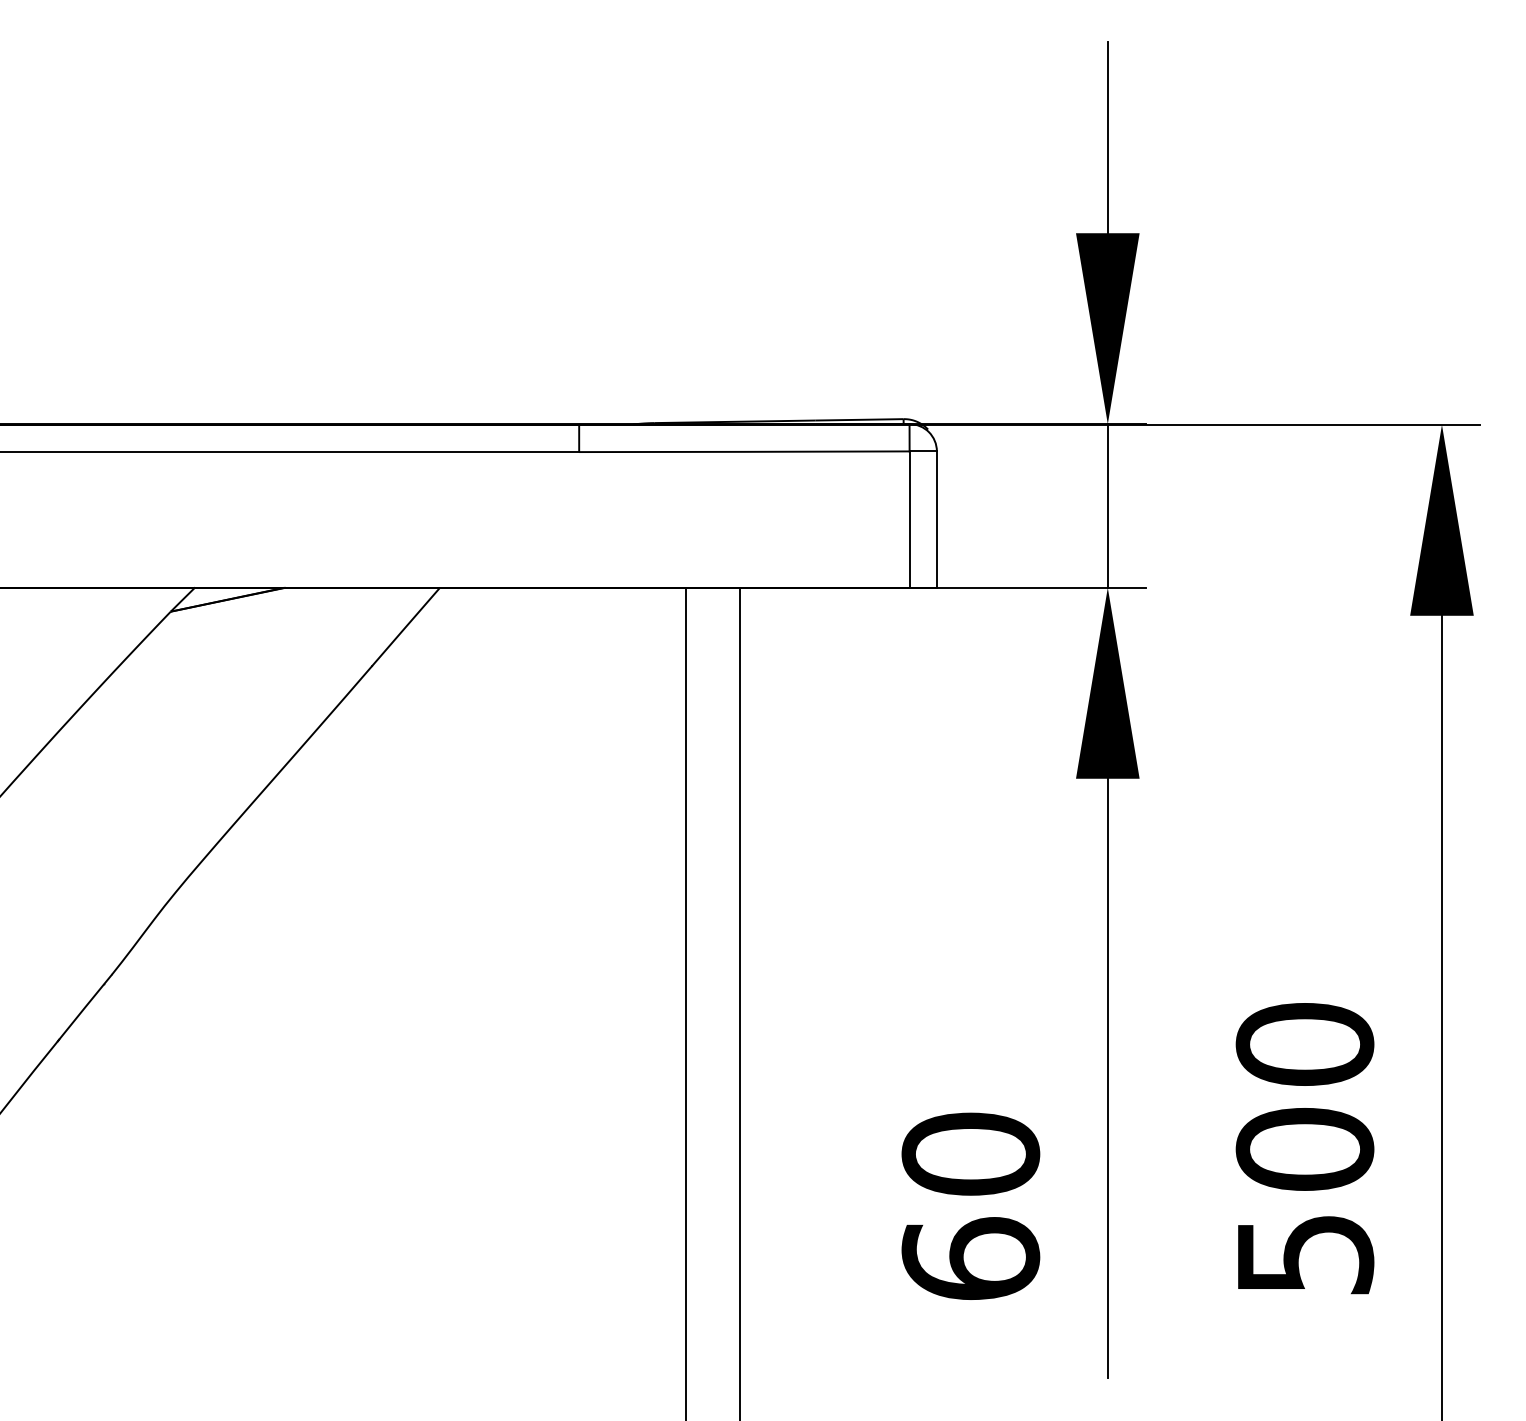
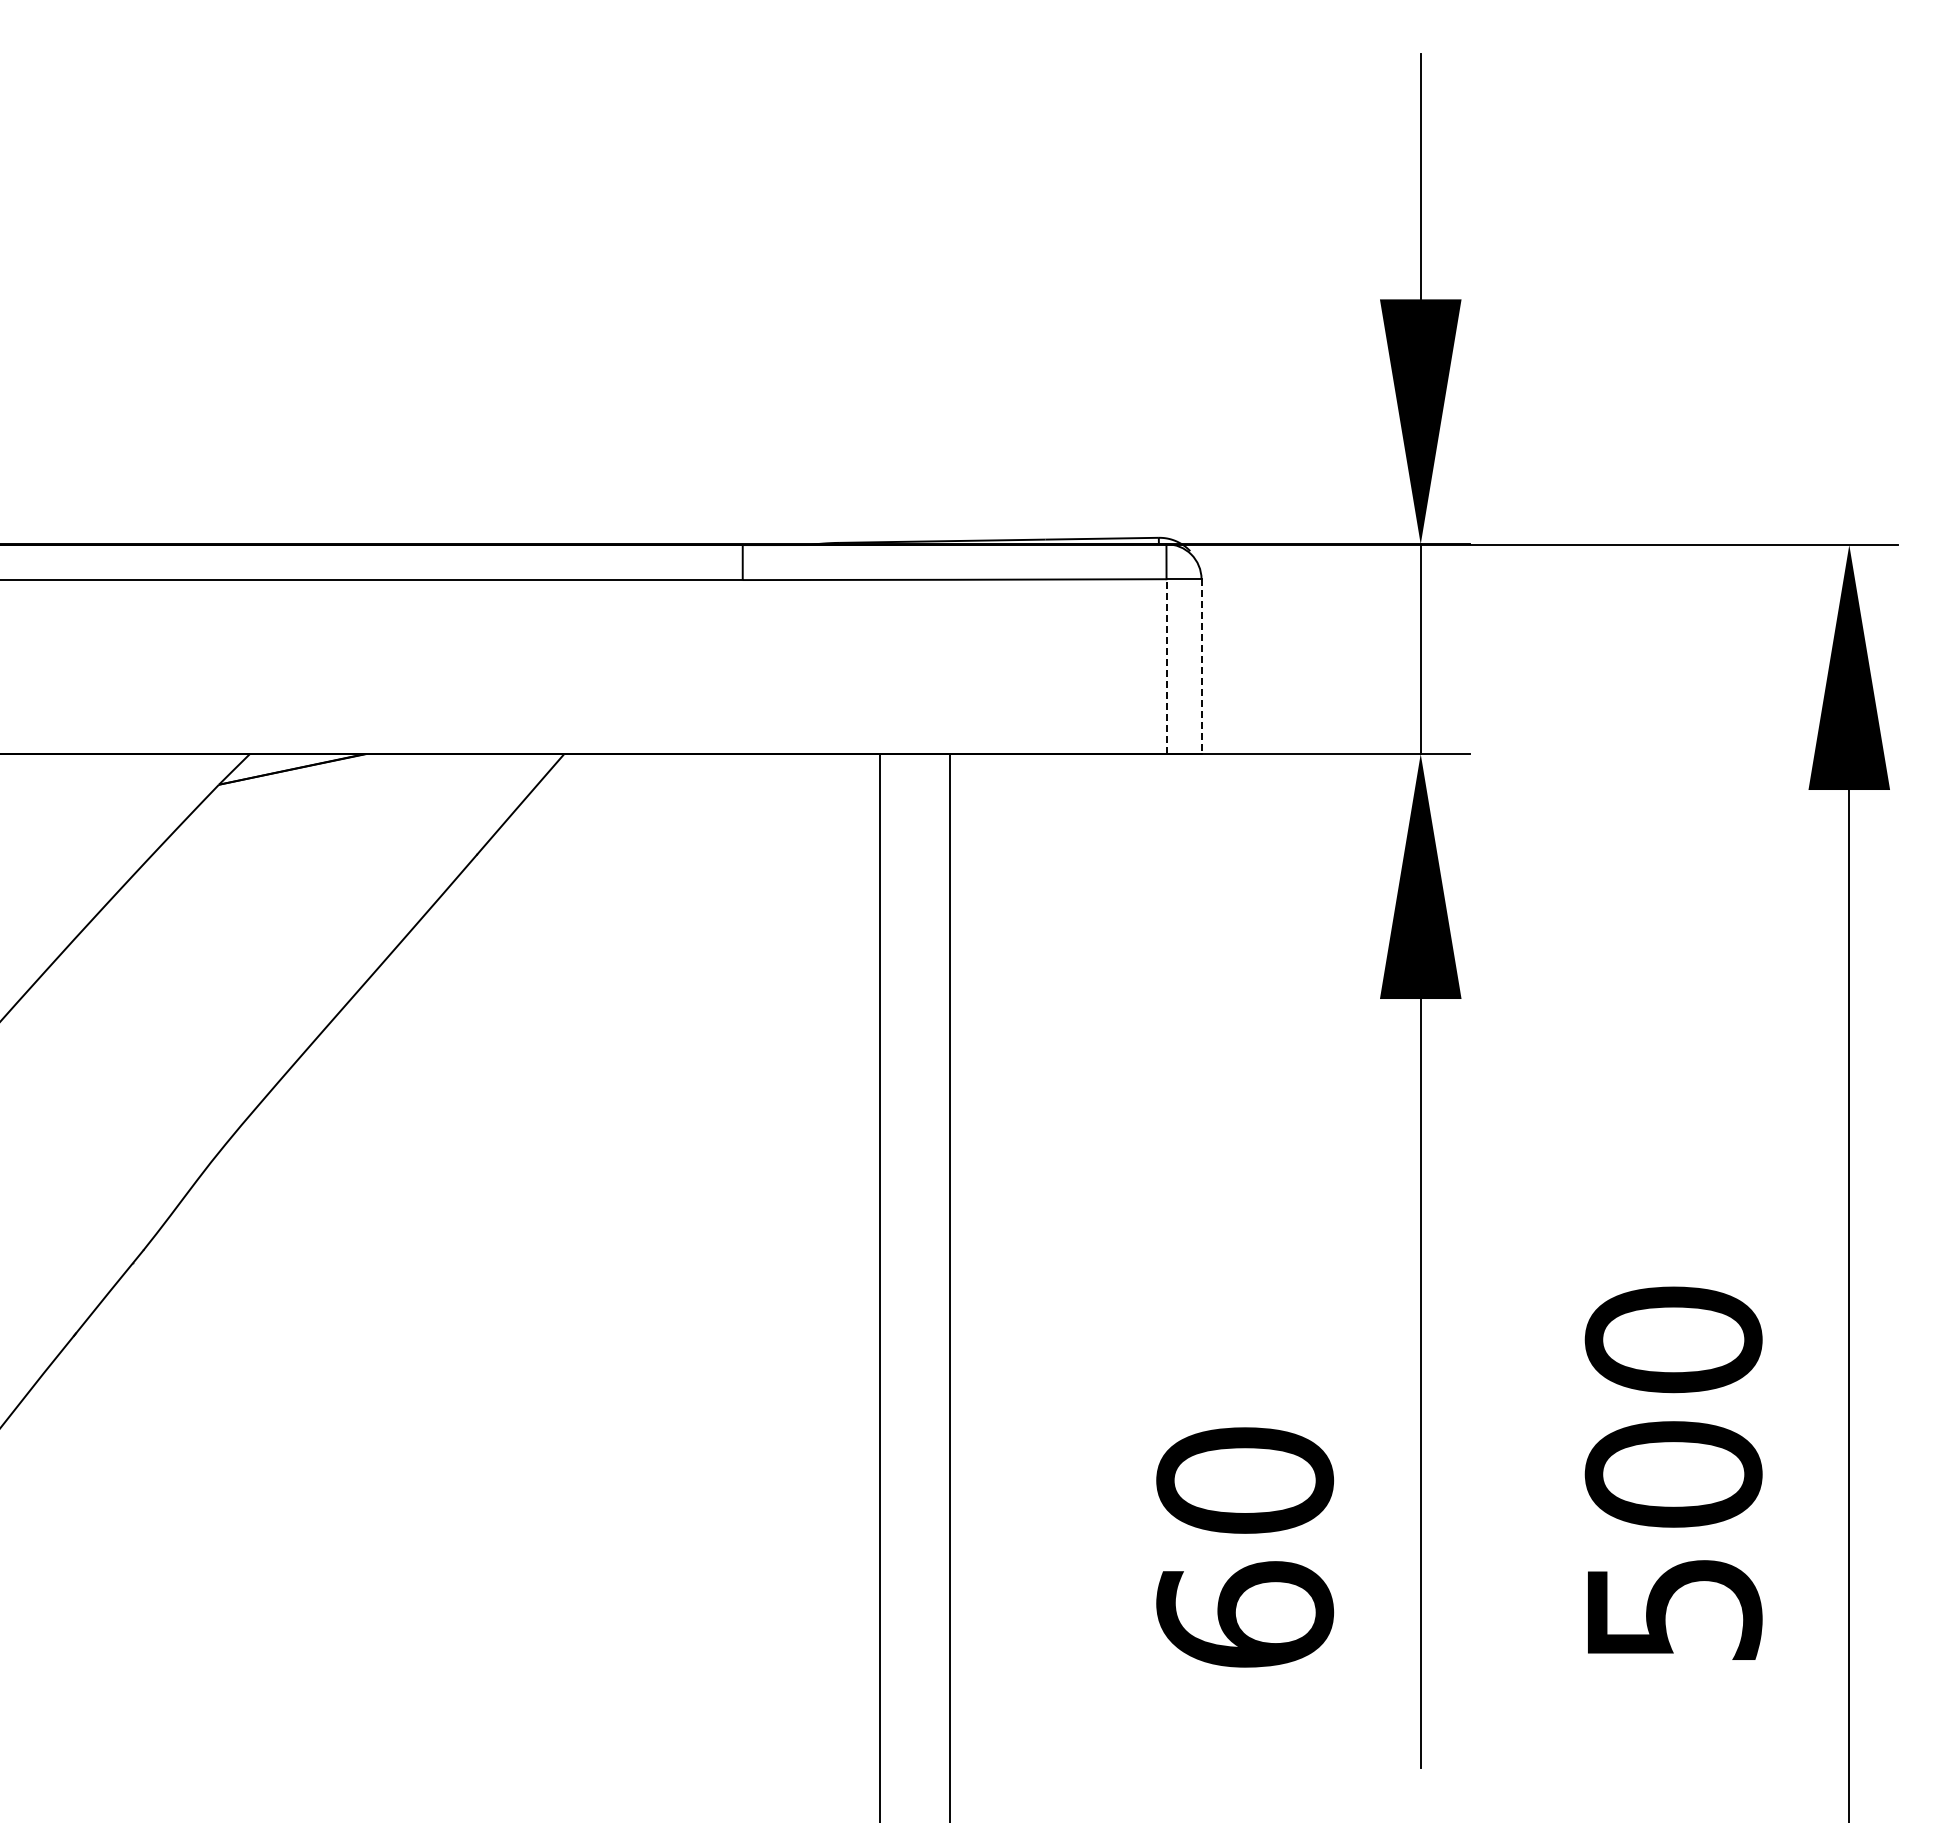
line: (909, 519) -> (1166, 666), solid -> dashed
line: (936, 520) -> (1201, 667), solid -> dashed

